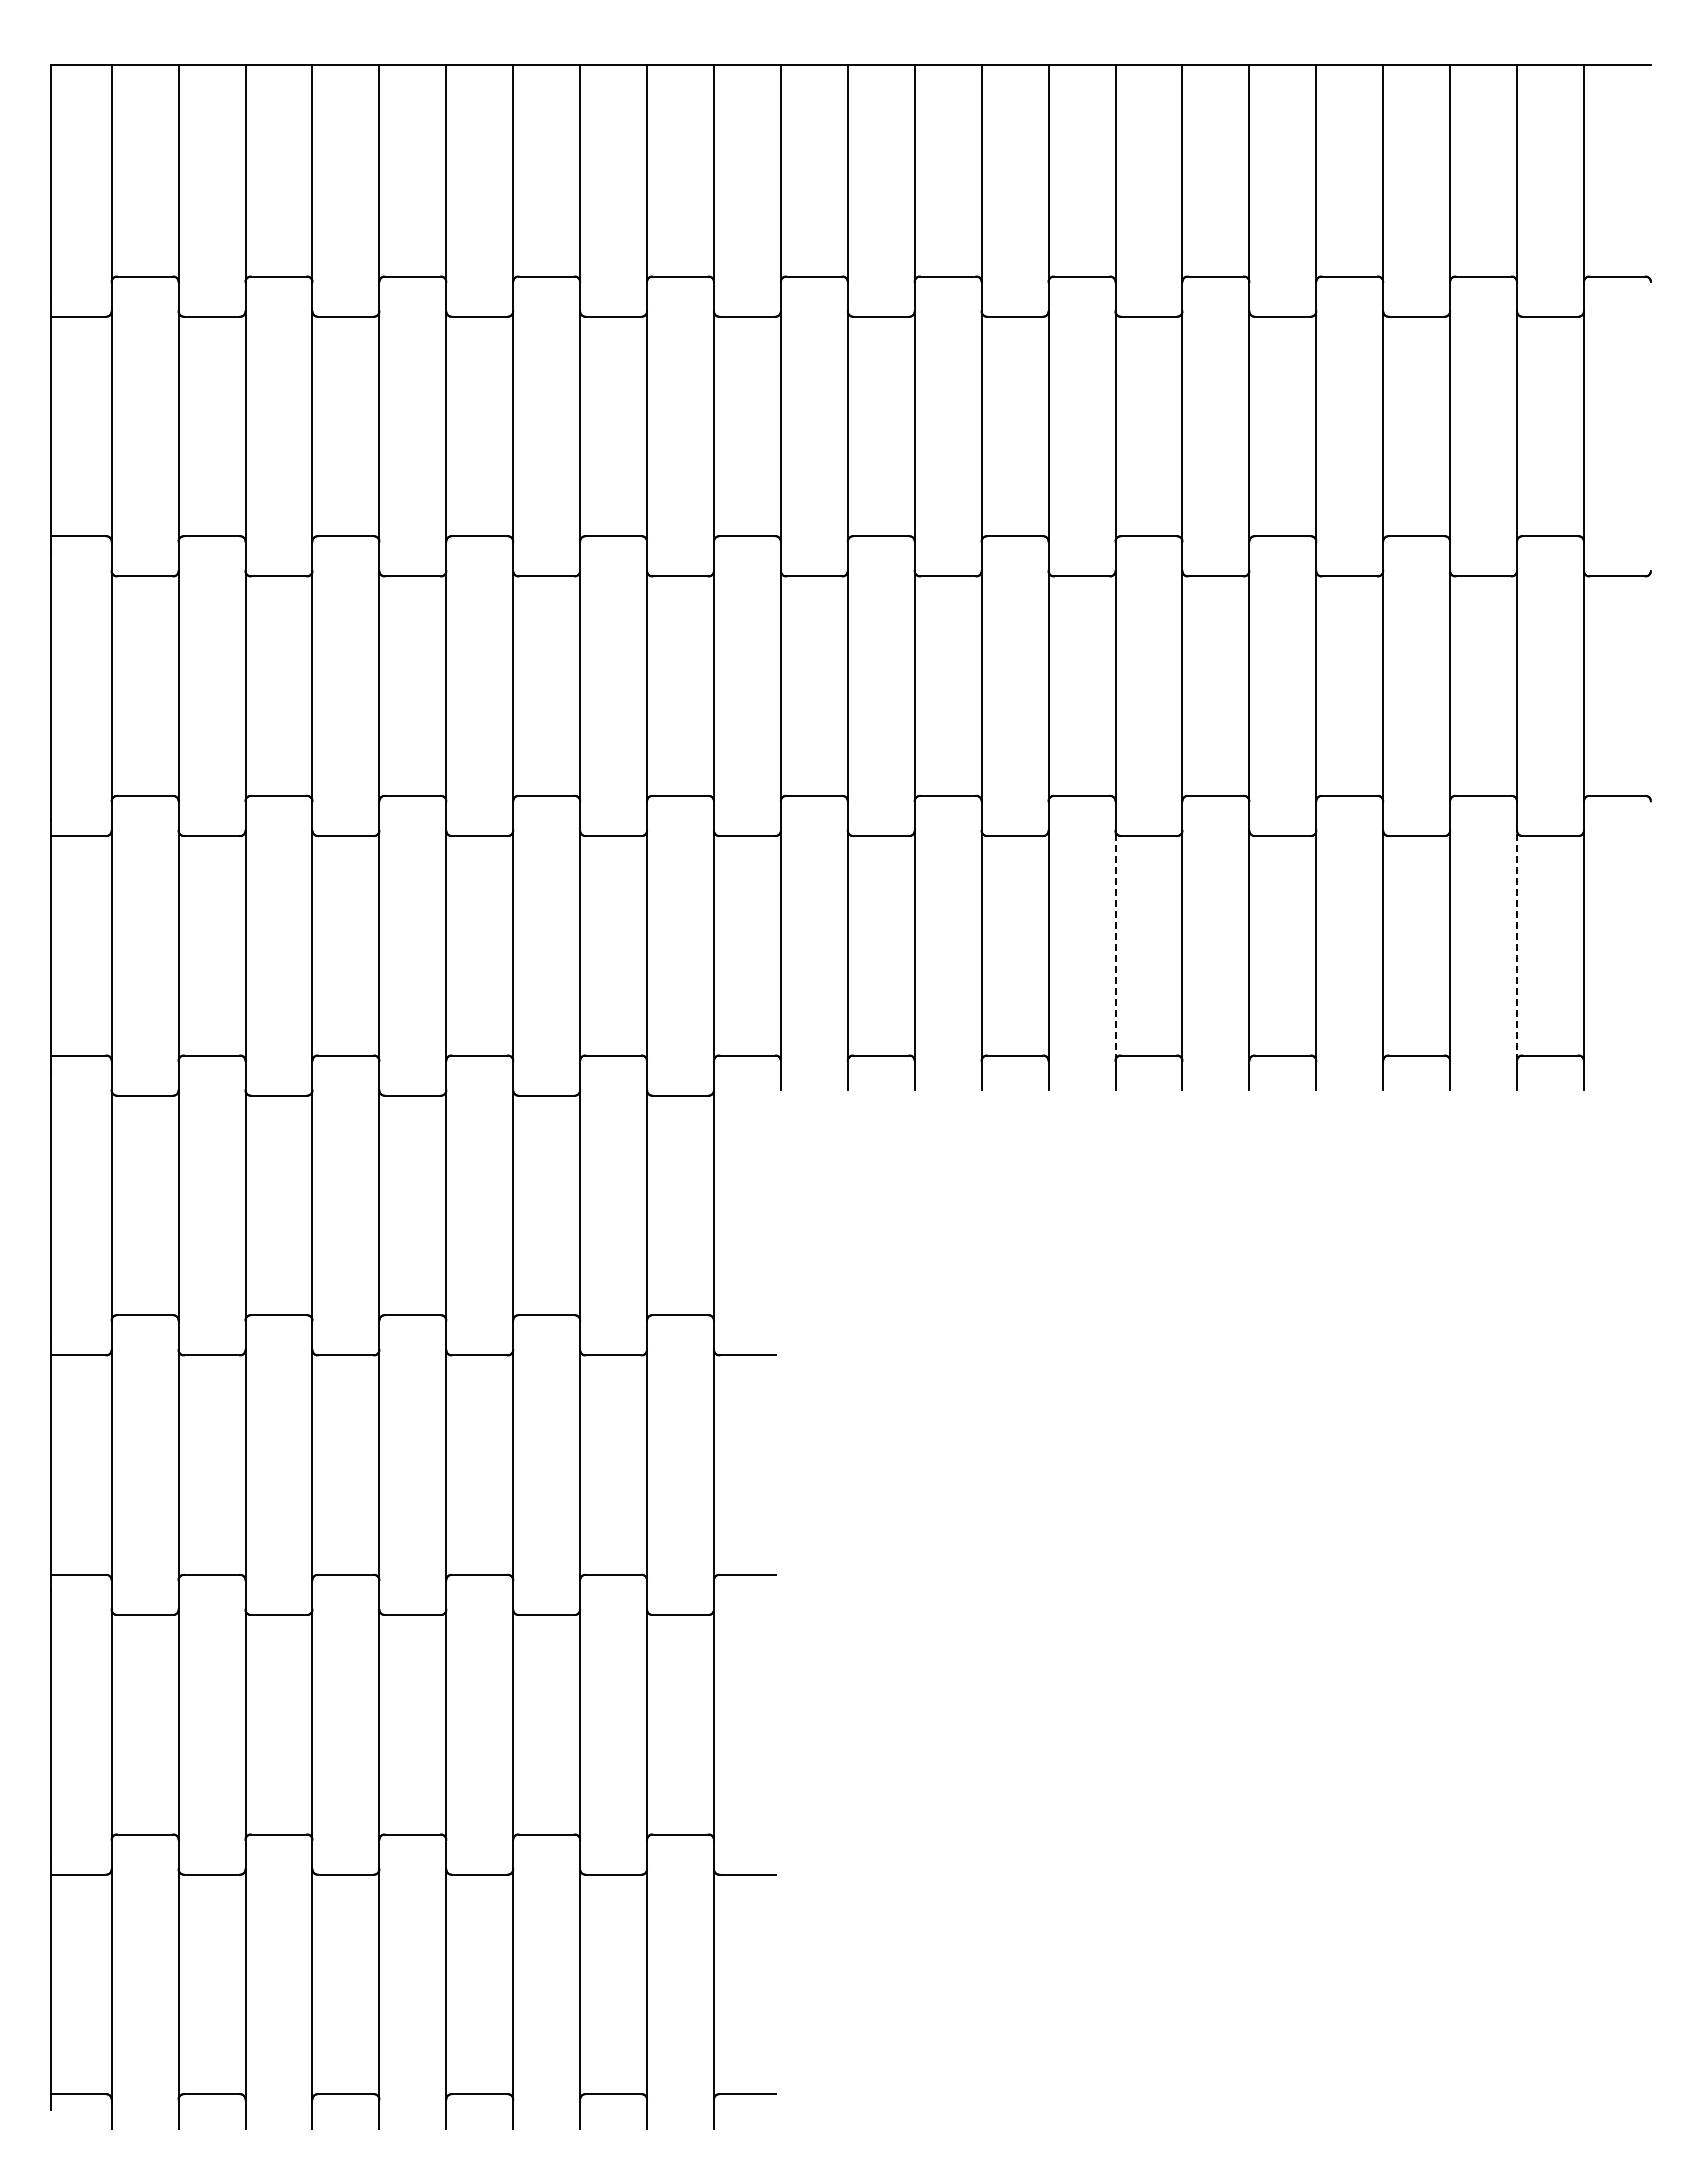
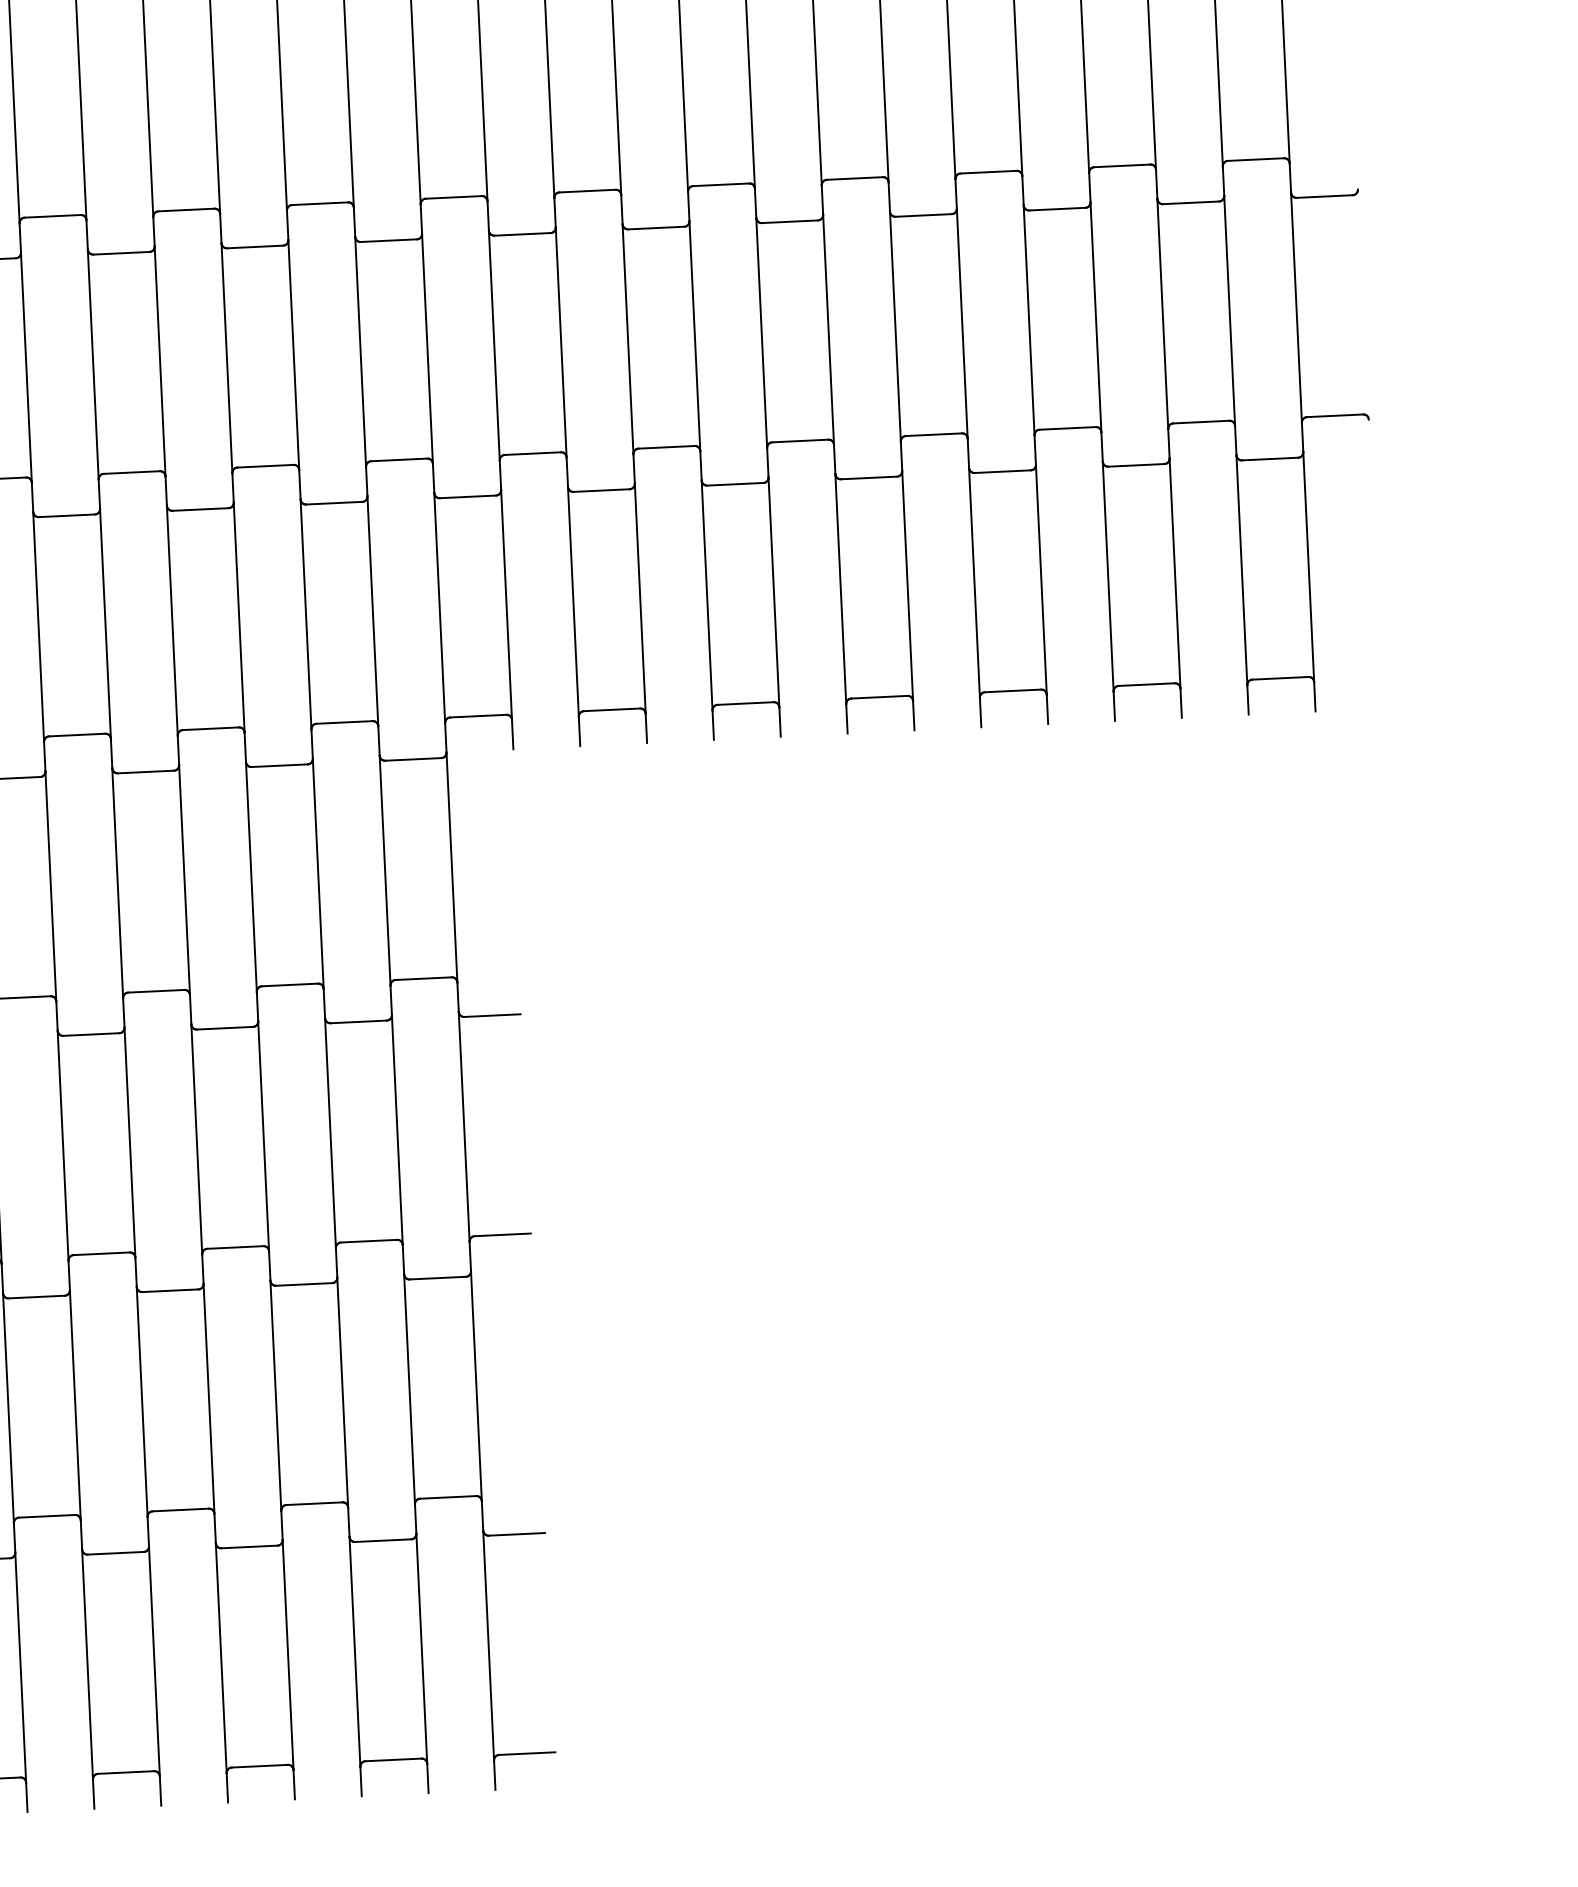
line: (1115, 945) -> (840, 588), dashed -> solid
line: (1517, 945) -> (1242, 569), dashed -> solid

